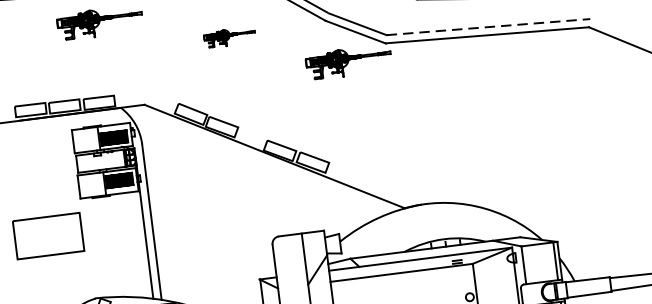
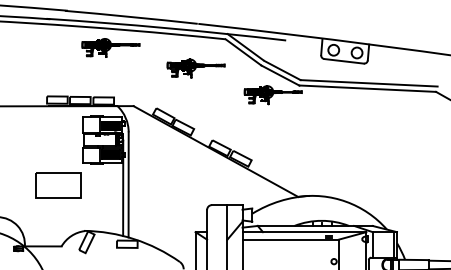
line: (489, 27) -> (369, 83), dashed -> solid
part: (229, 37) -> (195, 68), size x1.67

